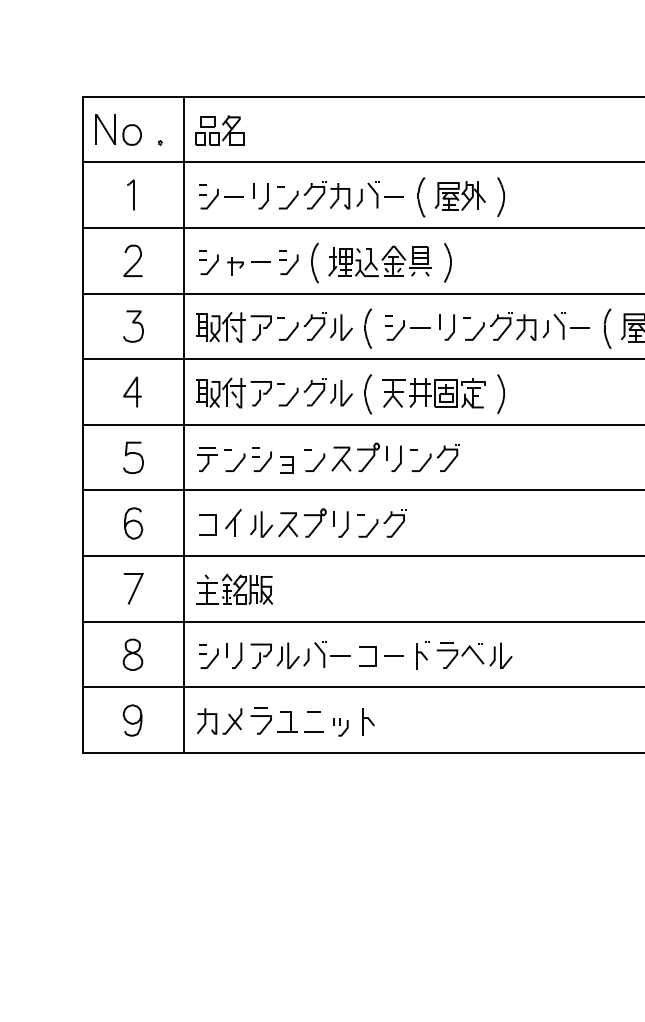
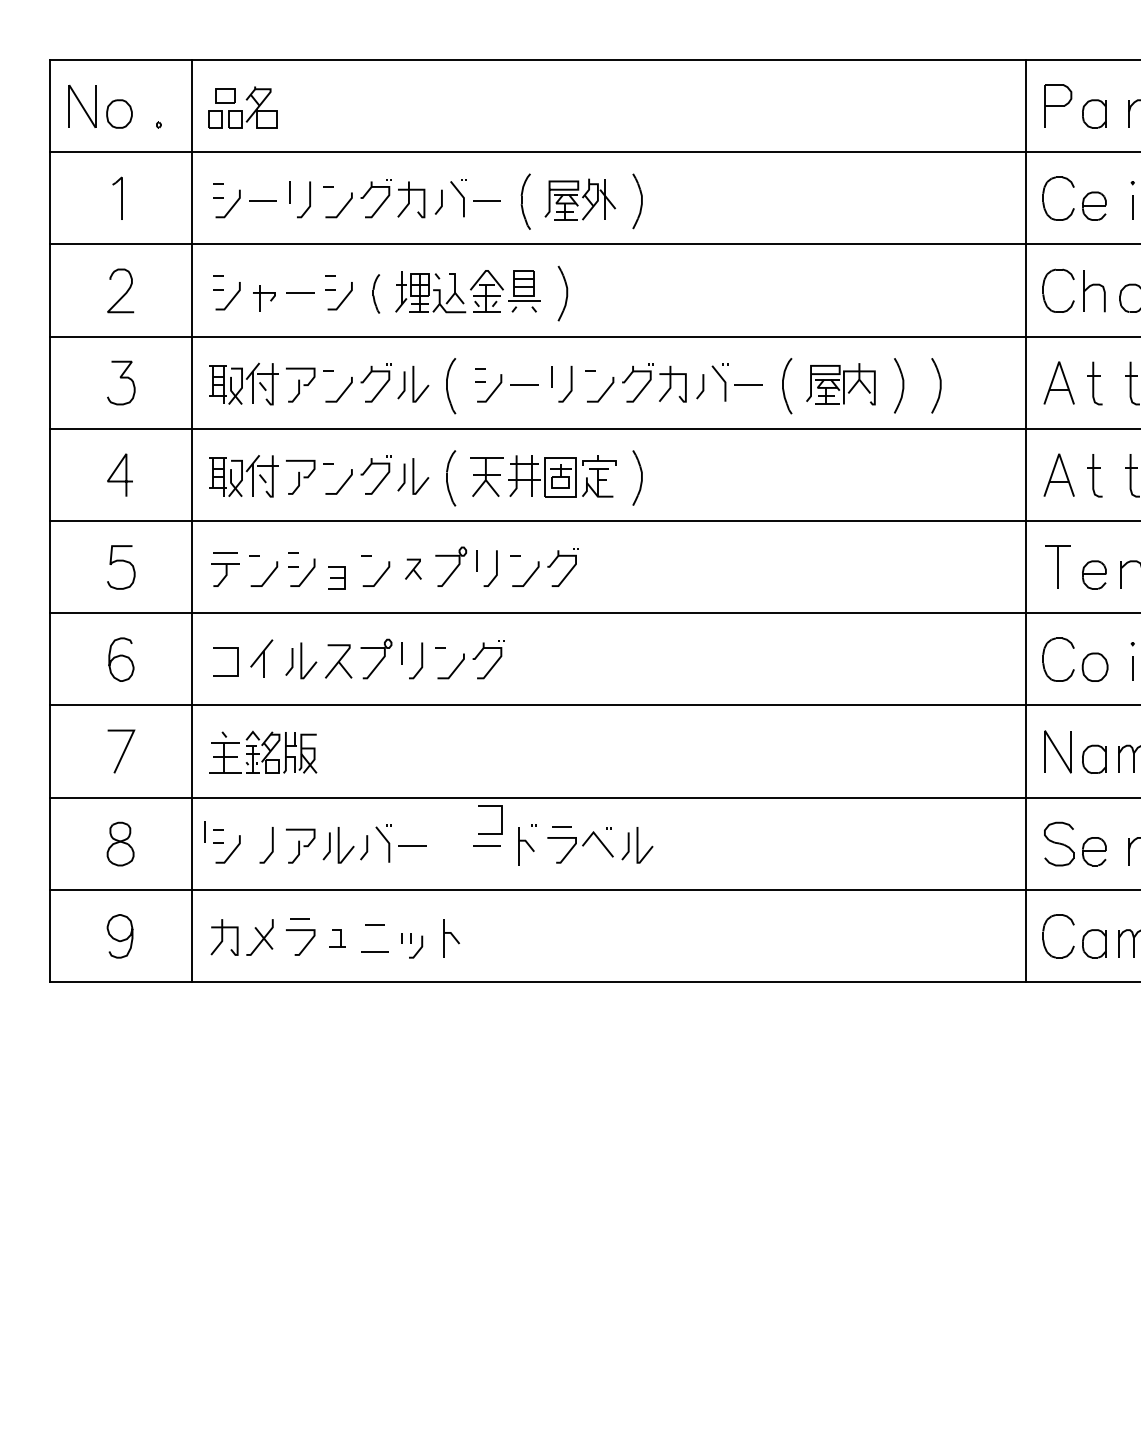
part: (315, 262) -> (376, 293), size x0.7
part: (341, 459) -> (413, 569), size x0.6
line: (226, 650) -> (204, 831), moved
line: (375, 655) -> (501, 819), moved
part: (287, 722) -> (337, 938), size x0.6

